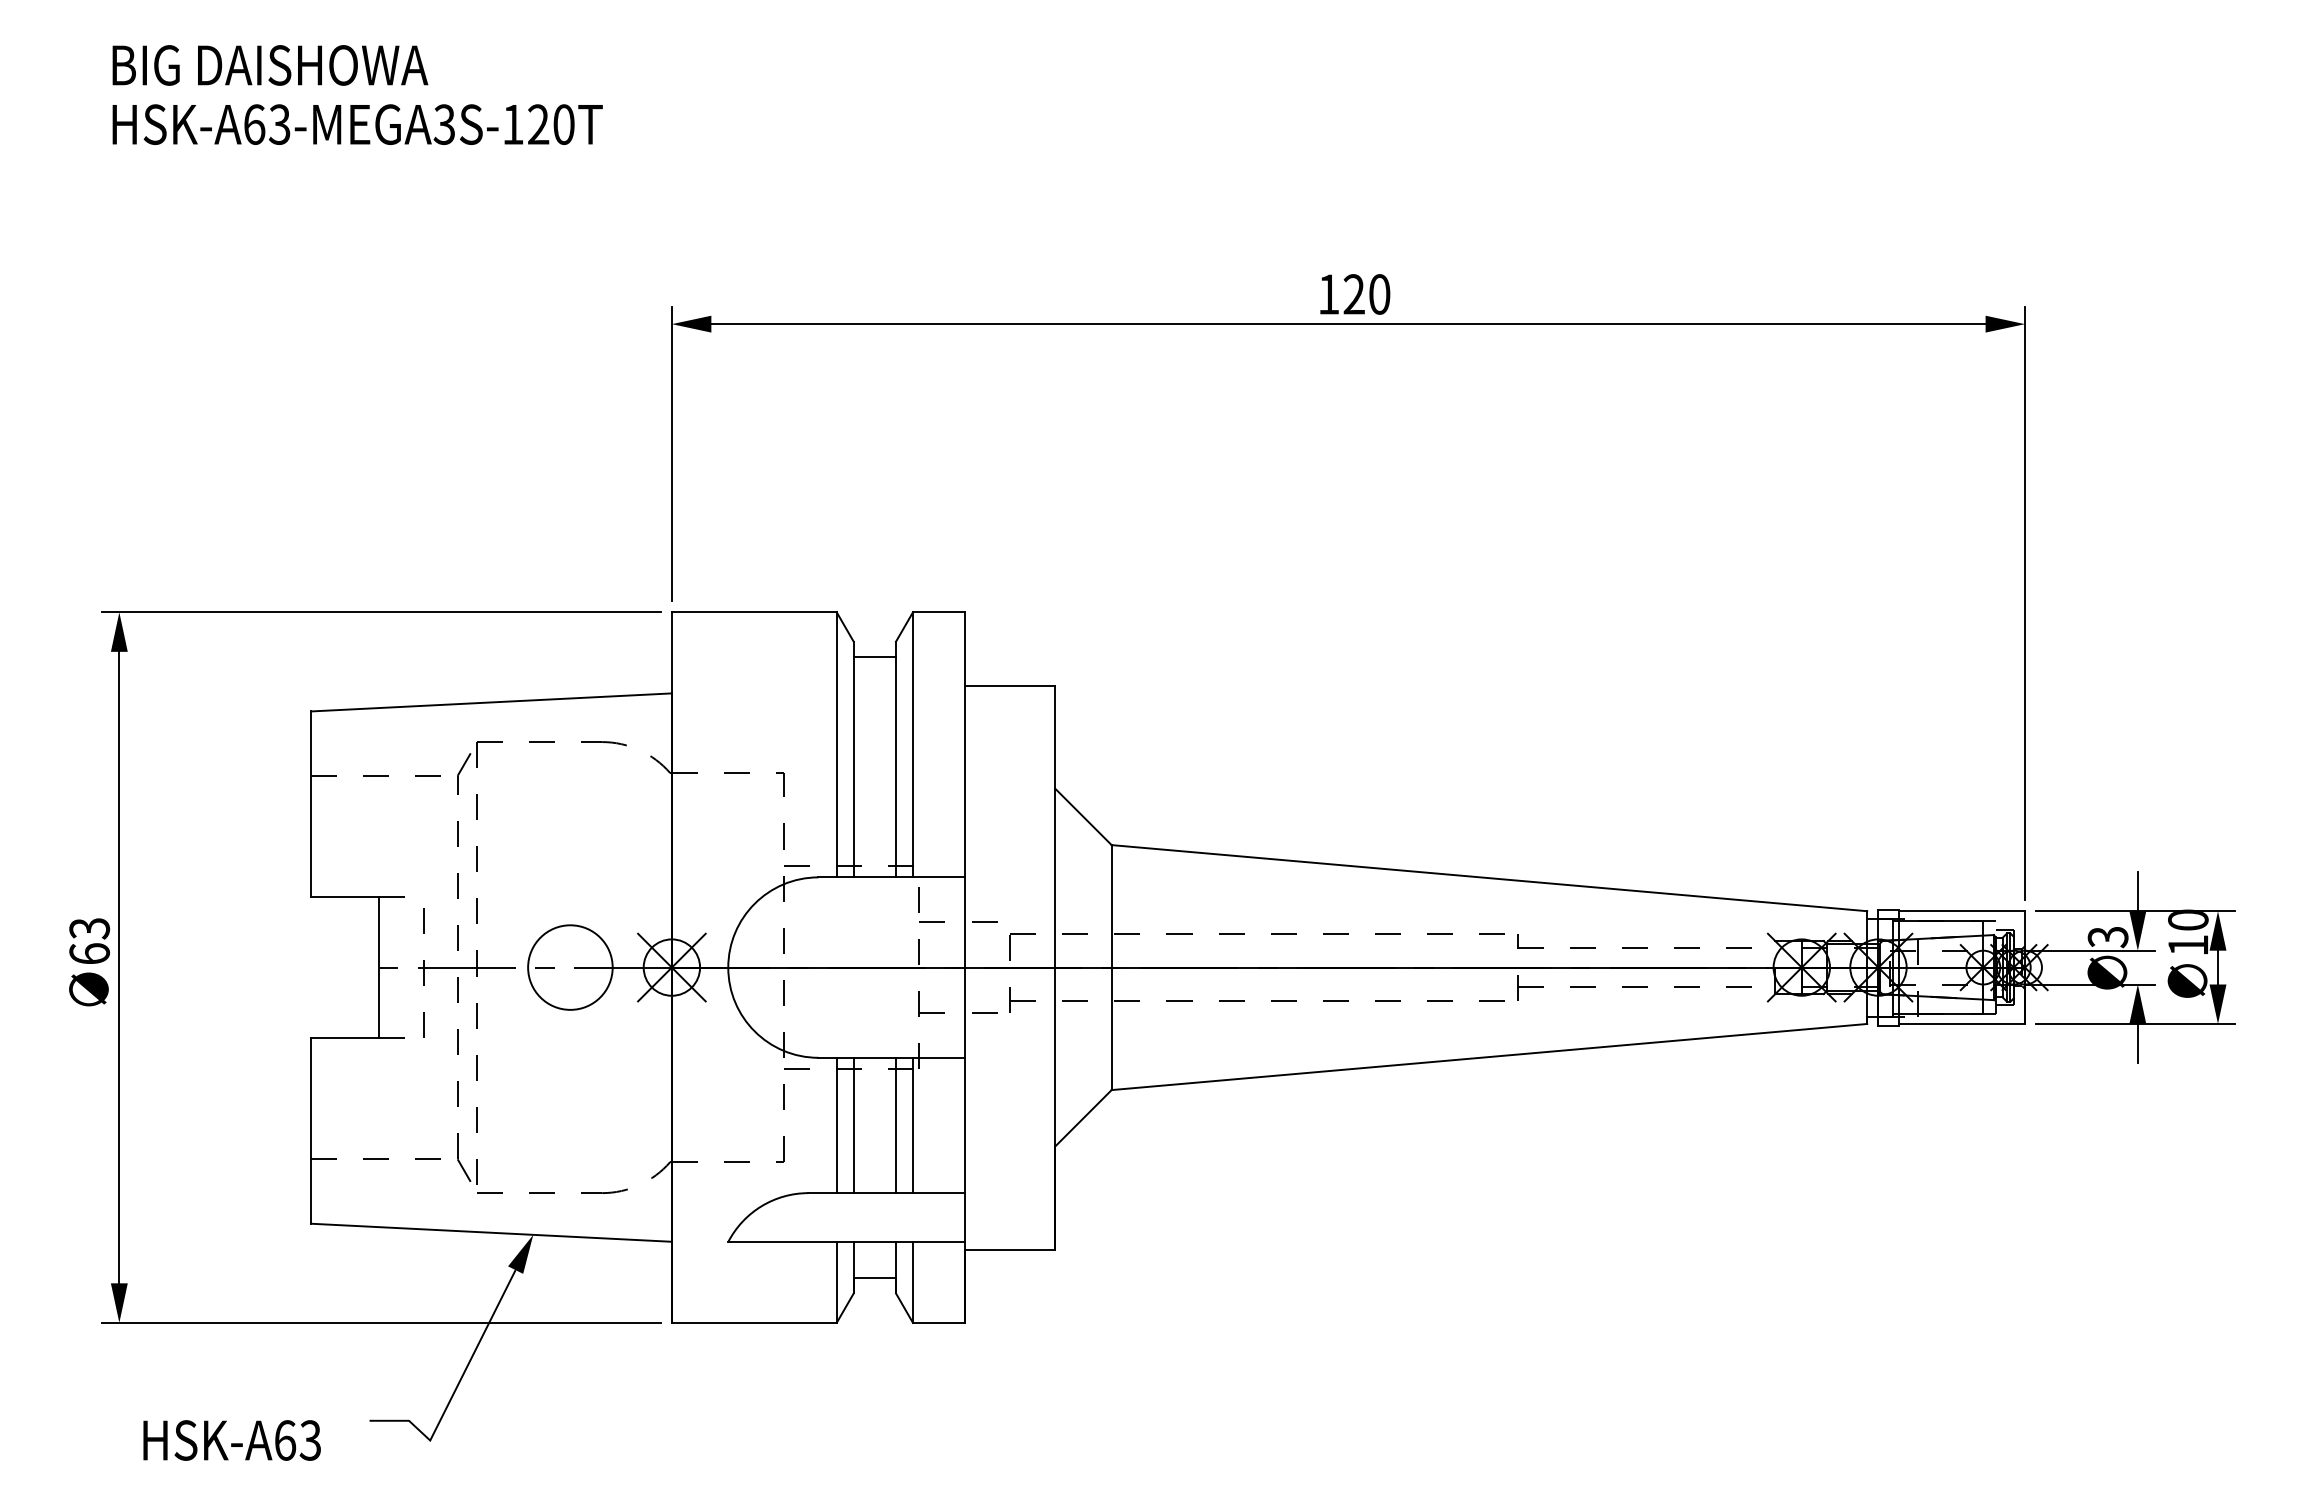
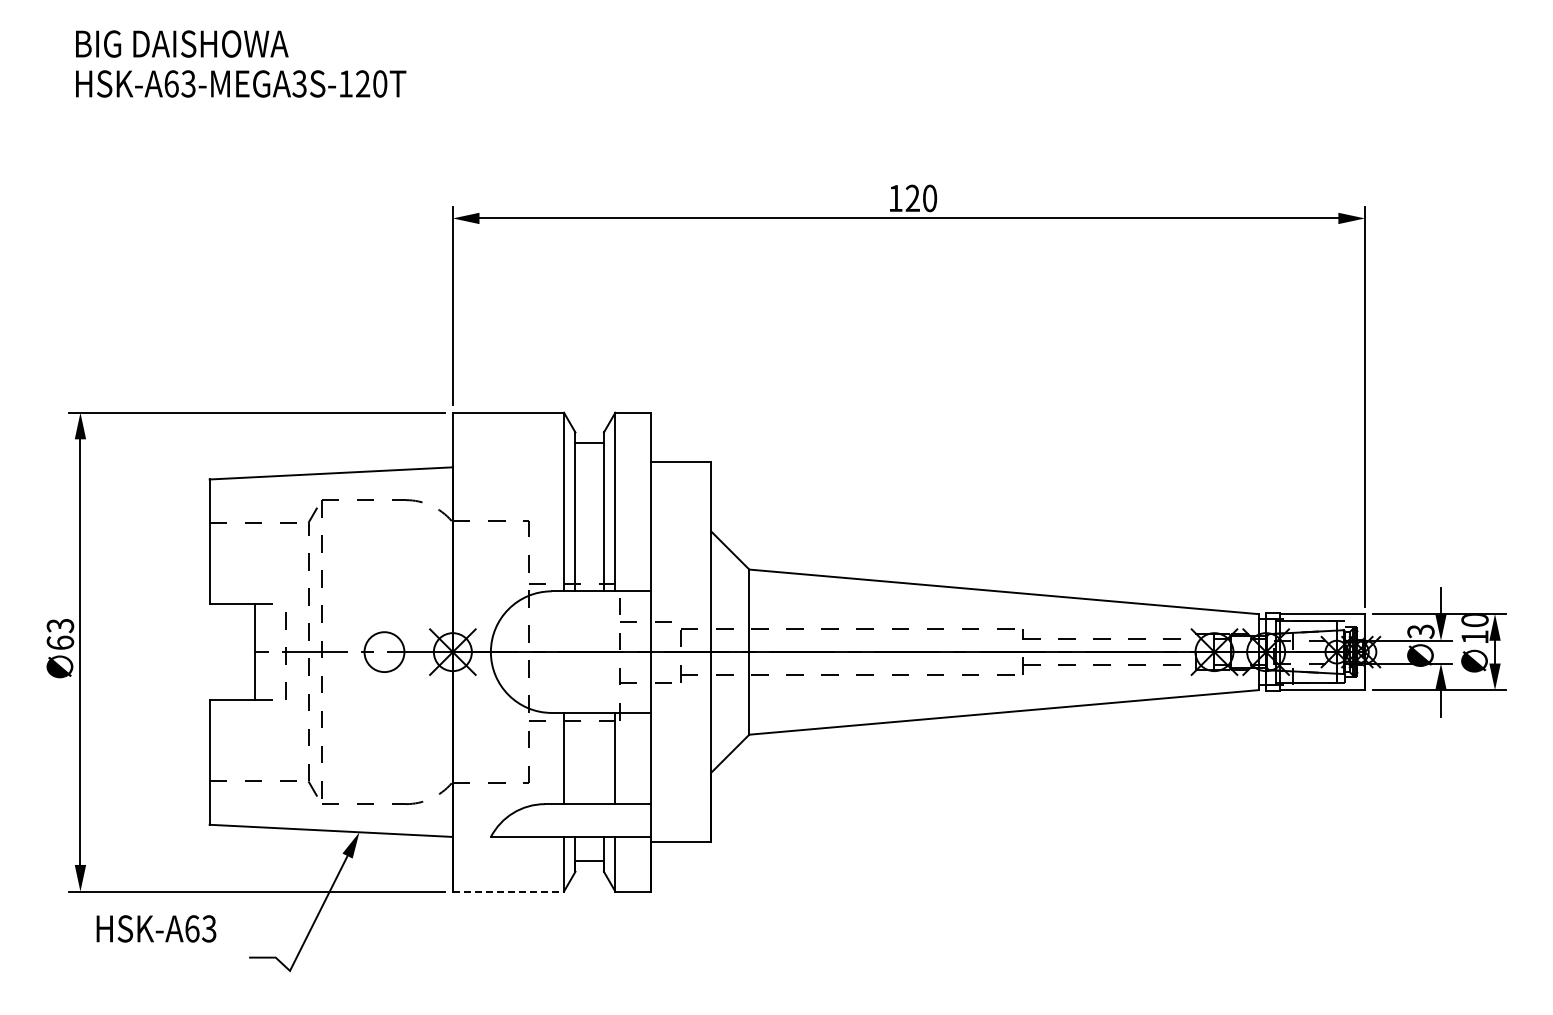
circle: (568, 966) -> (383, 651), size x0.7
line: (853, 1125) -> (575, 758), removed
line: (895, 1125) -> (603, 758), removed
line: (754, 1322) -> (508, 891), solid -> dashed
text: (232, 1439) -> (156, 928), moved

